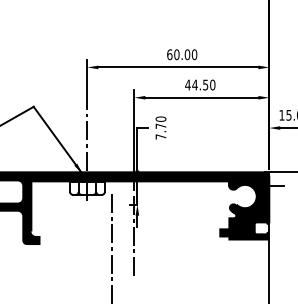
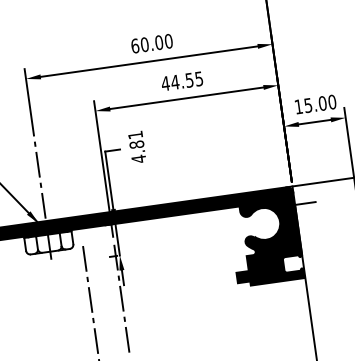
text: (212, 84) -> (198, 78), 44.50 -> 44.55
text: (160, 127) -> (136, 146), 7.70 -> 4.81

